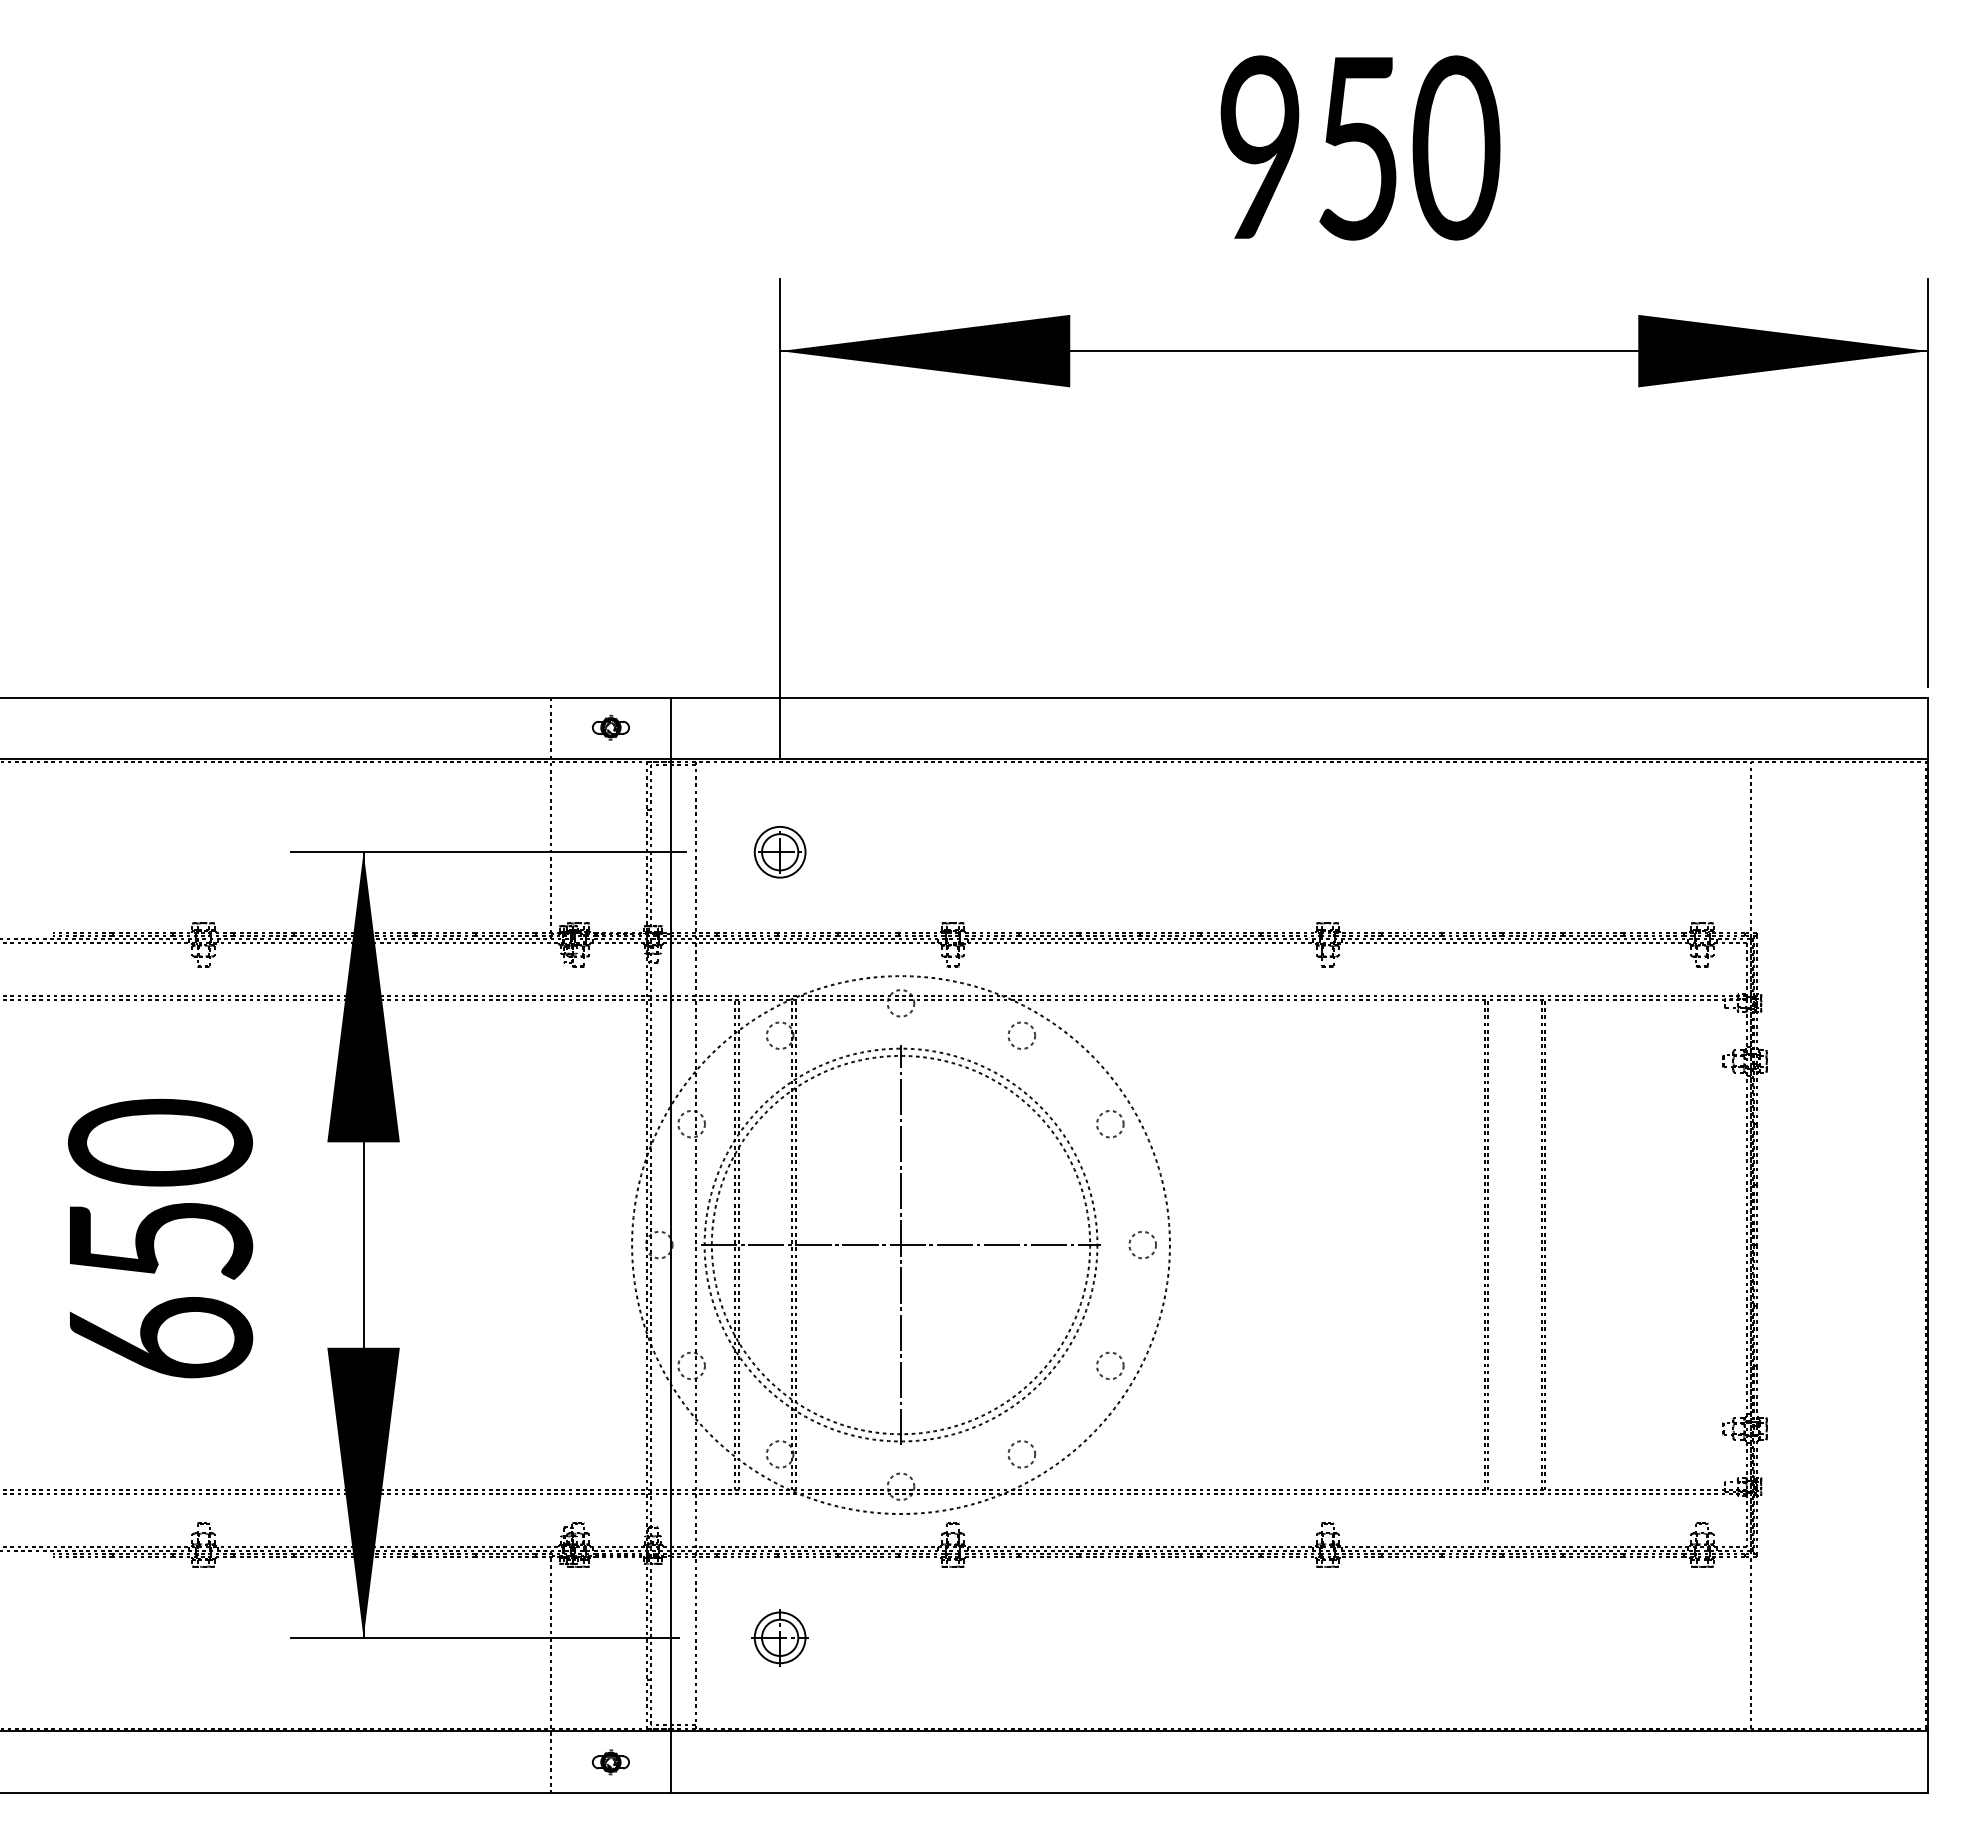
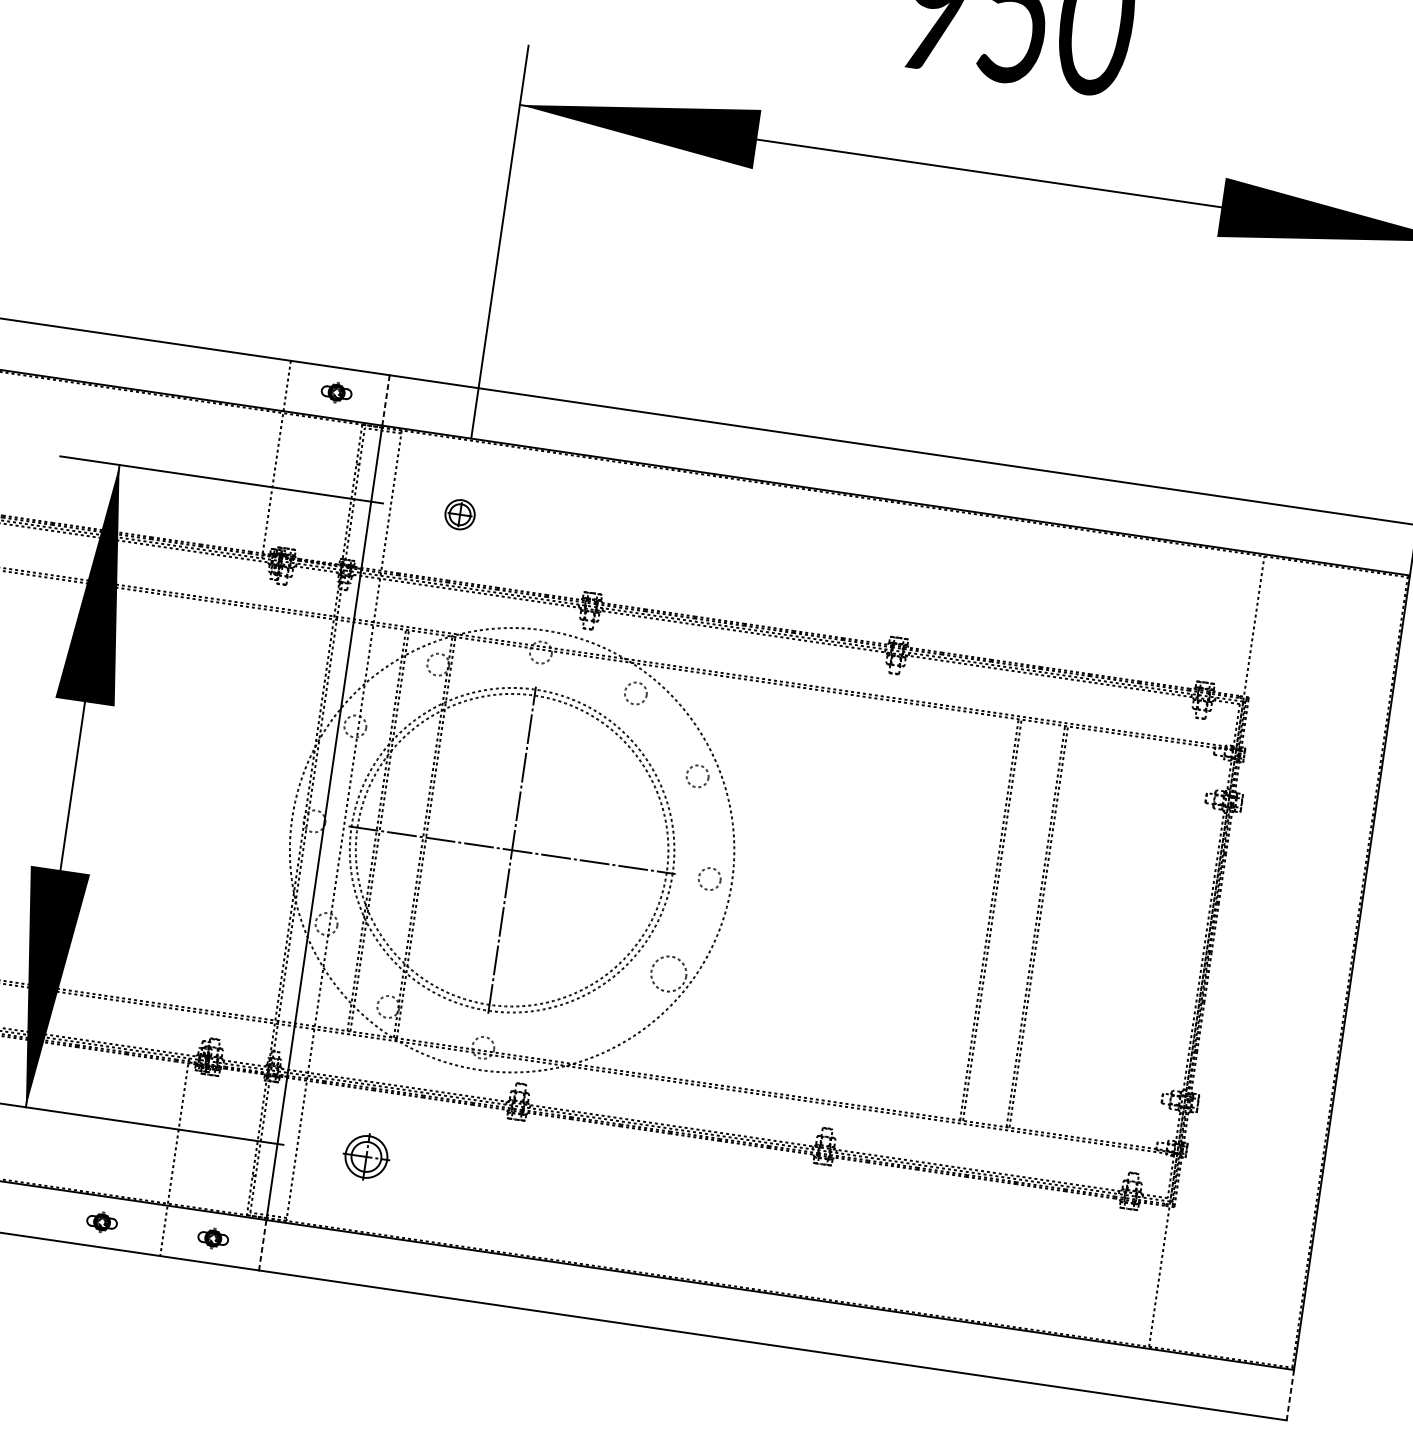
line: (671, 728) -> (386, 400), solid -> dashed
part: (779, 852) -> (459, 514), size x0.7
circle: (1110, 1365) -> (669, 973), size x1.6
circle: (1021, 1454) -> (585, 1035), removed
line: (671, 1761) -> (262, 1245), solid -> dashed
line: (1928, 1761) -> (1290, 1394), solid -> dashed
part: (474, 1762) -> (101, 1222), added

